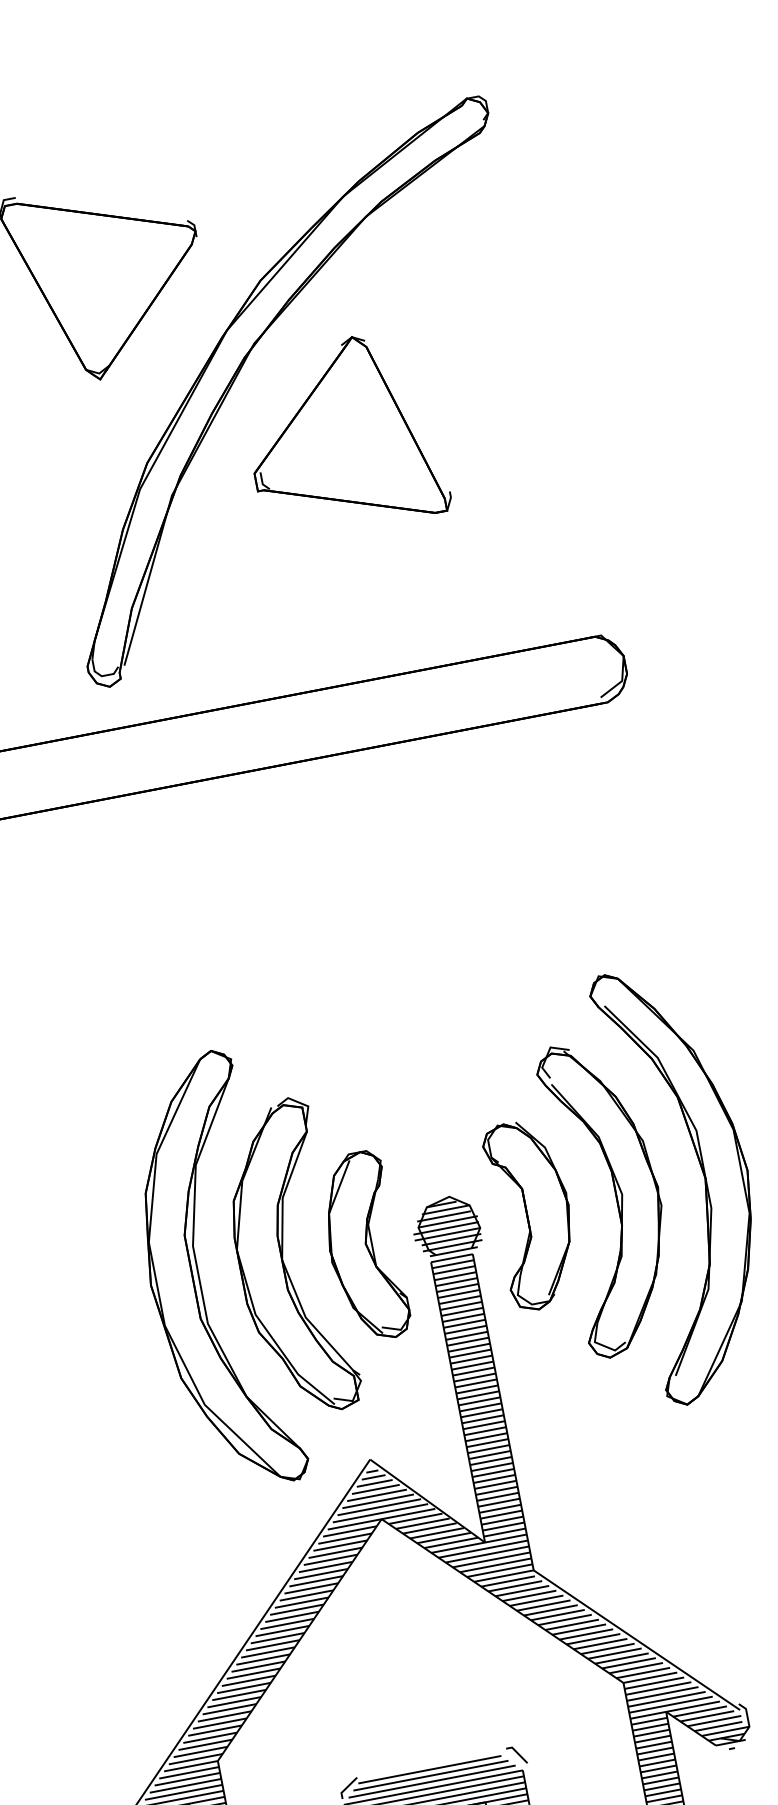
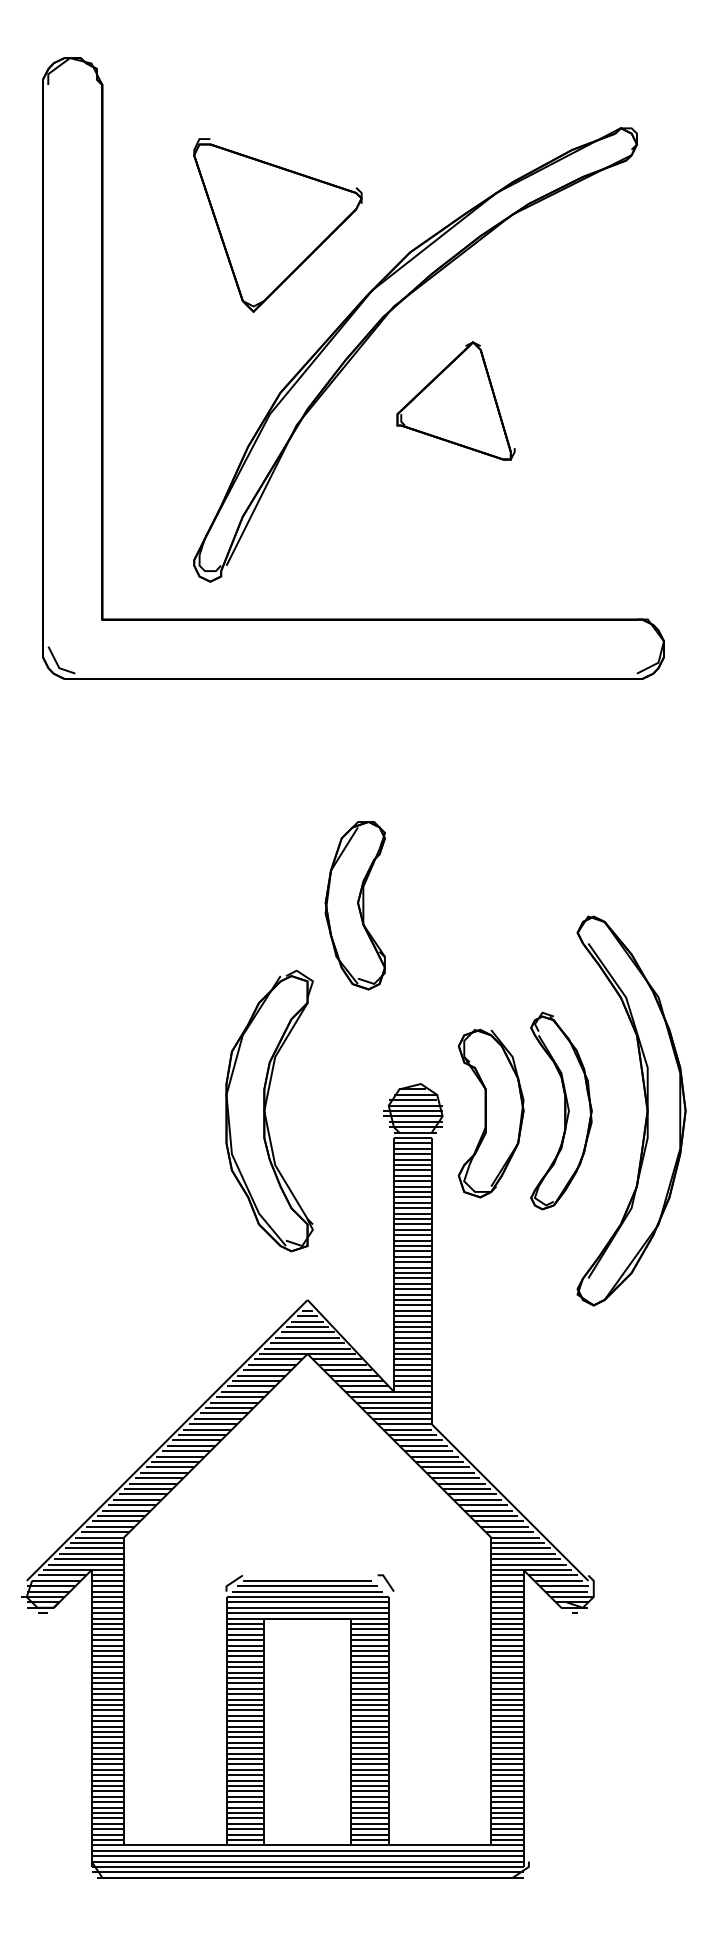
part: (342, 434) -> (455, 400), size x0.7
part: (610, 1196) -> (561, 1110), size x0.7
part: (362, 1247) -> (354, 905), moved
part: (199, 1275) -> (189, 1110), removed

